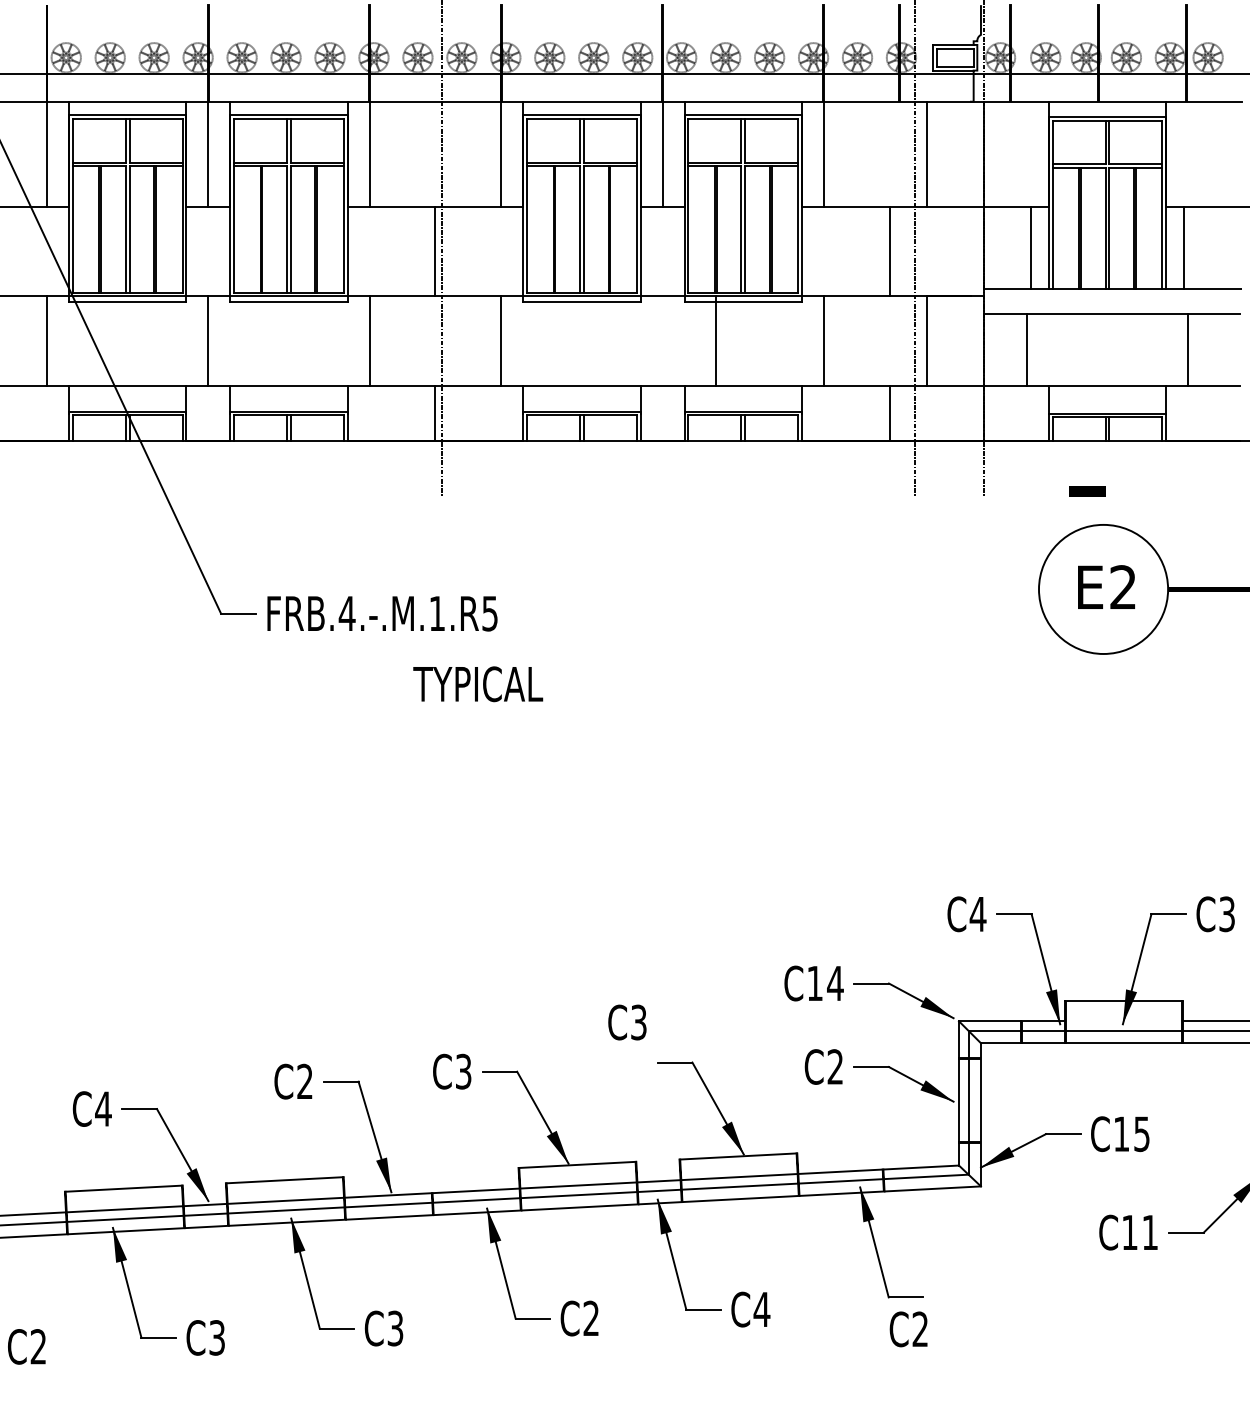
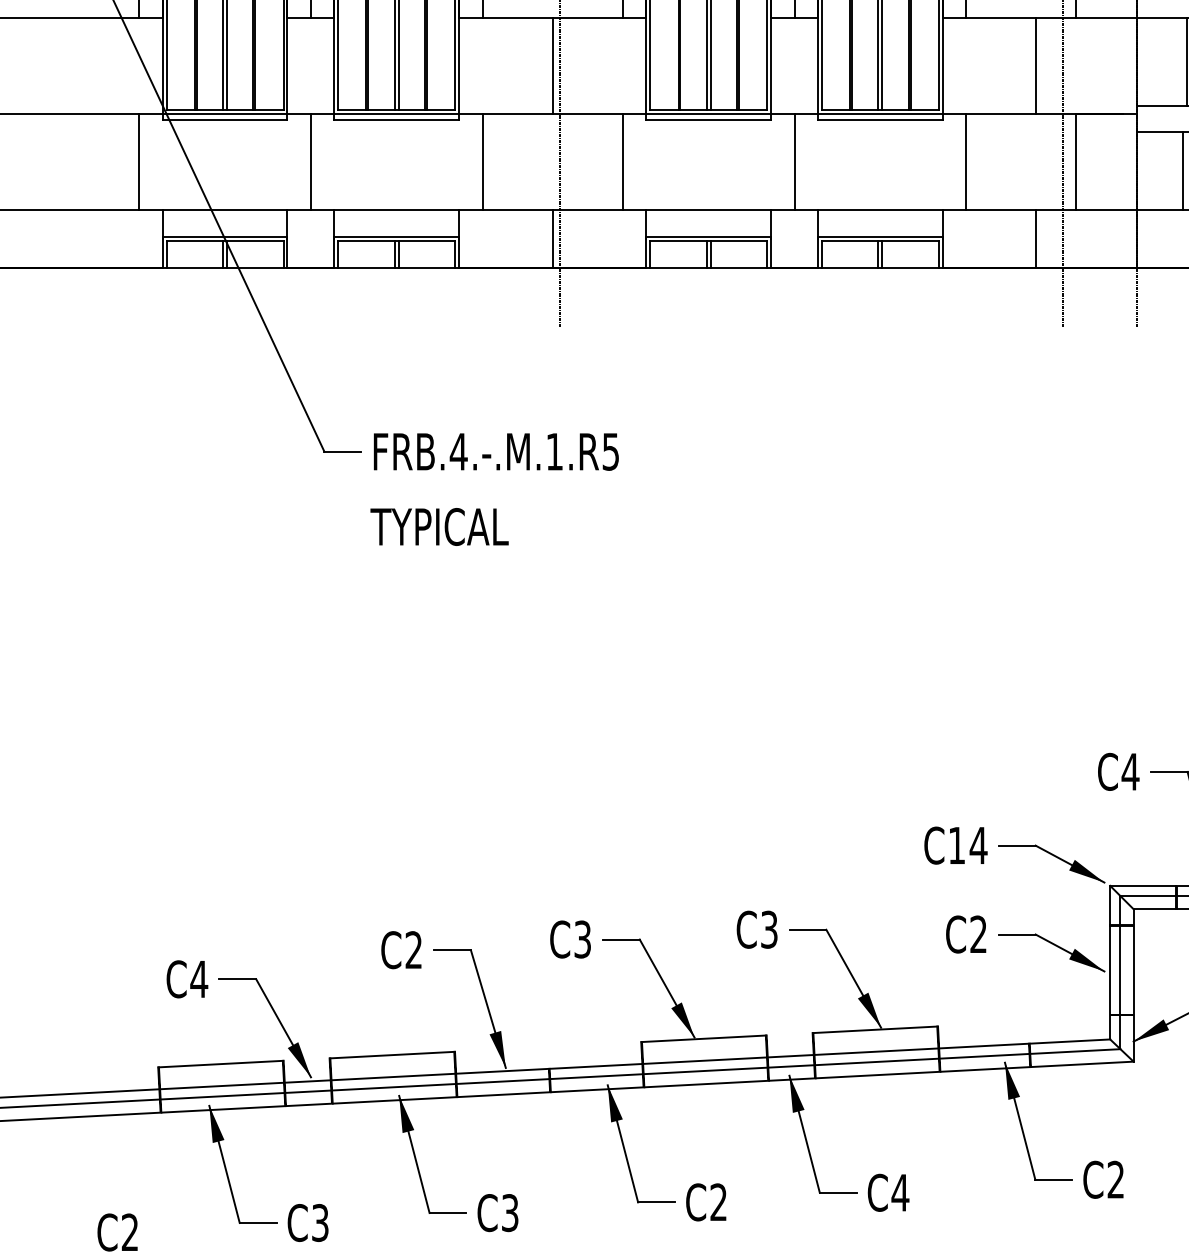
line: (715, 341) -> (794, 162), moved
text: (478, 684) -> (439, 527), moved
text: (627, 1022) -> (757, 929), moved
text: (908, 1329) -> (1103, 1179), moved

